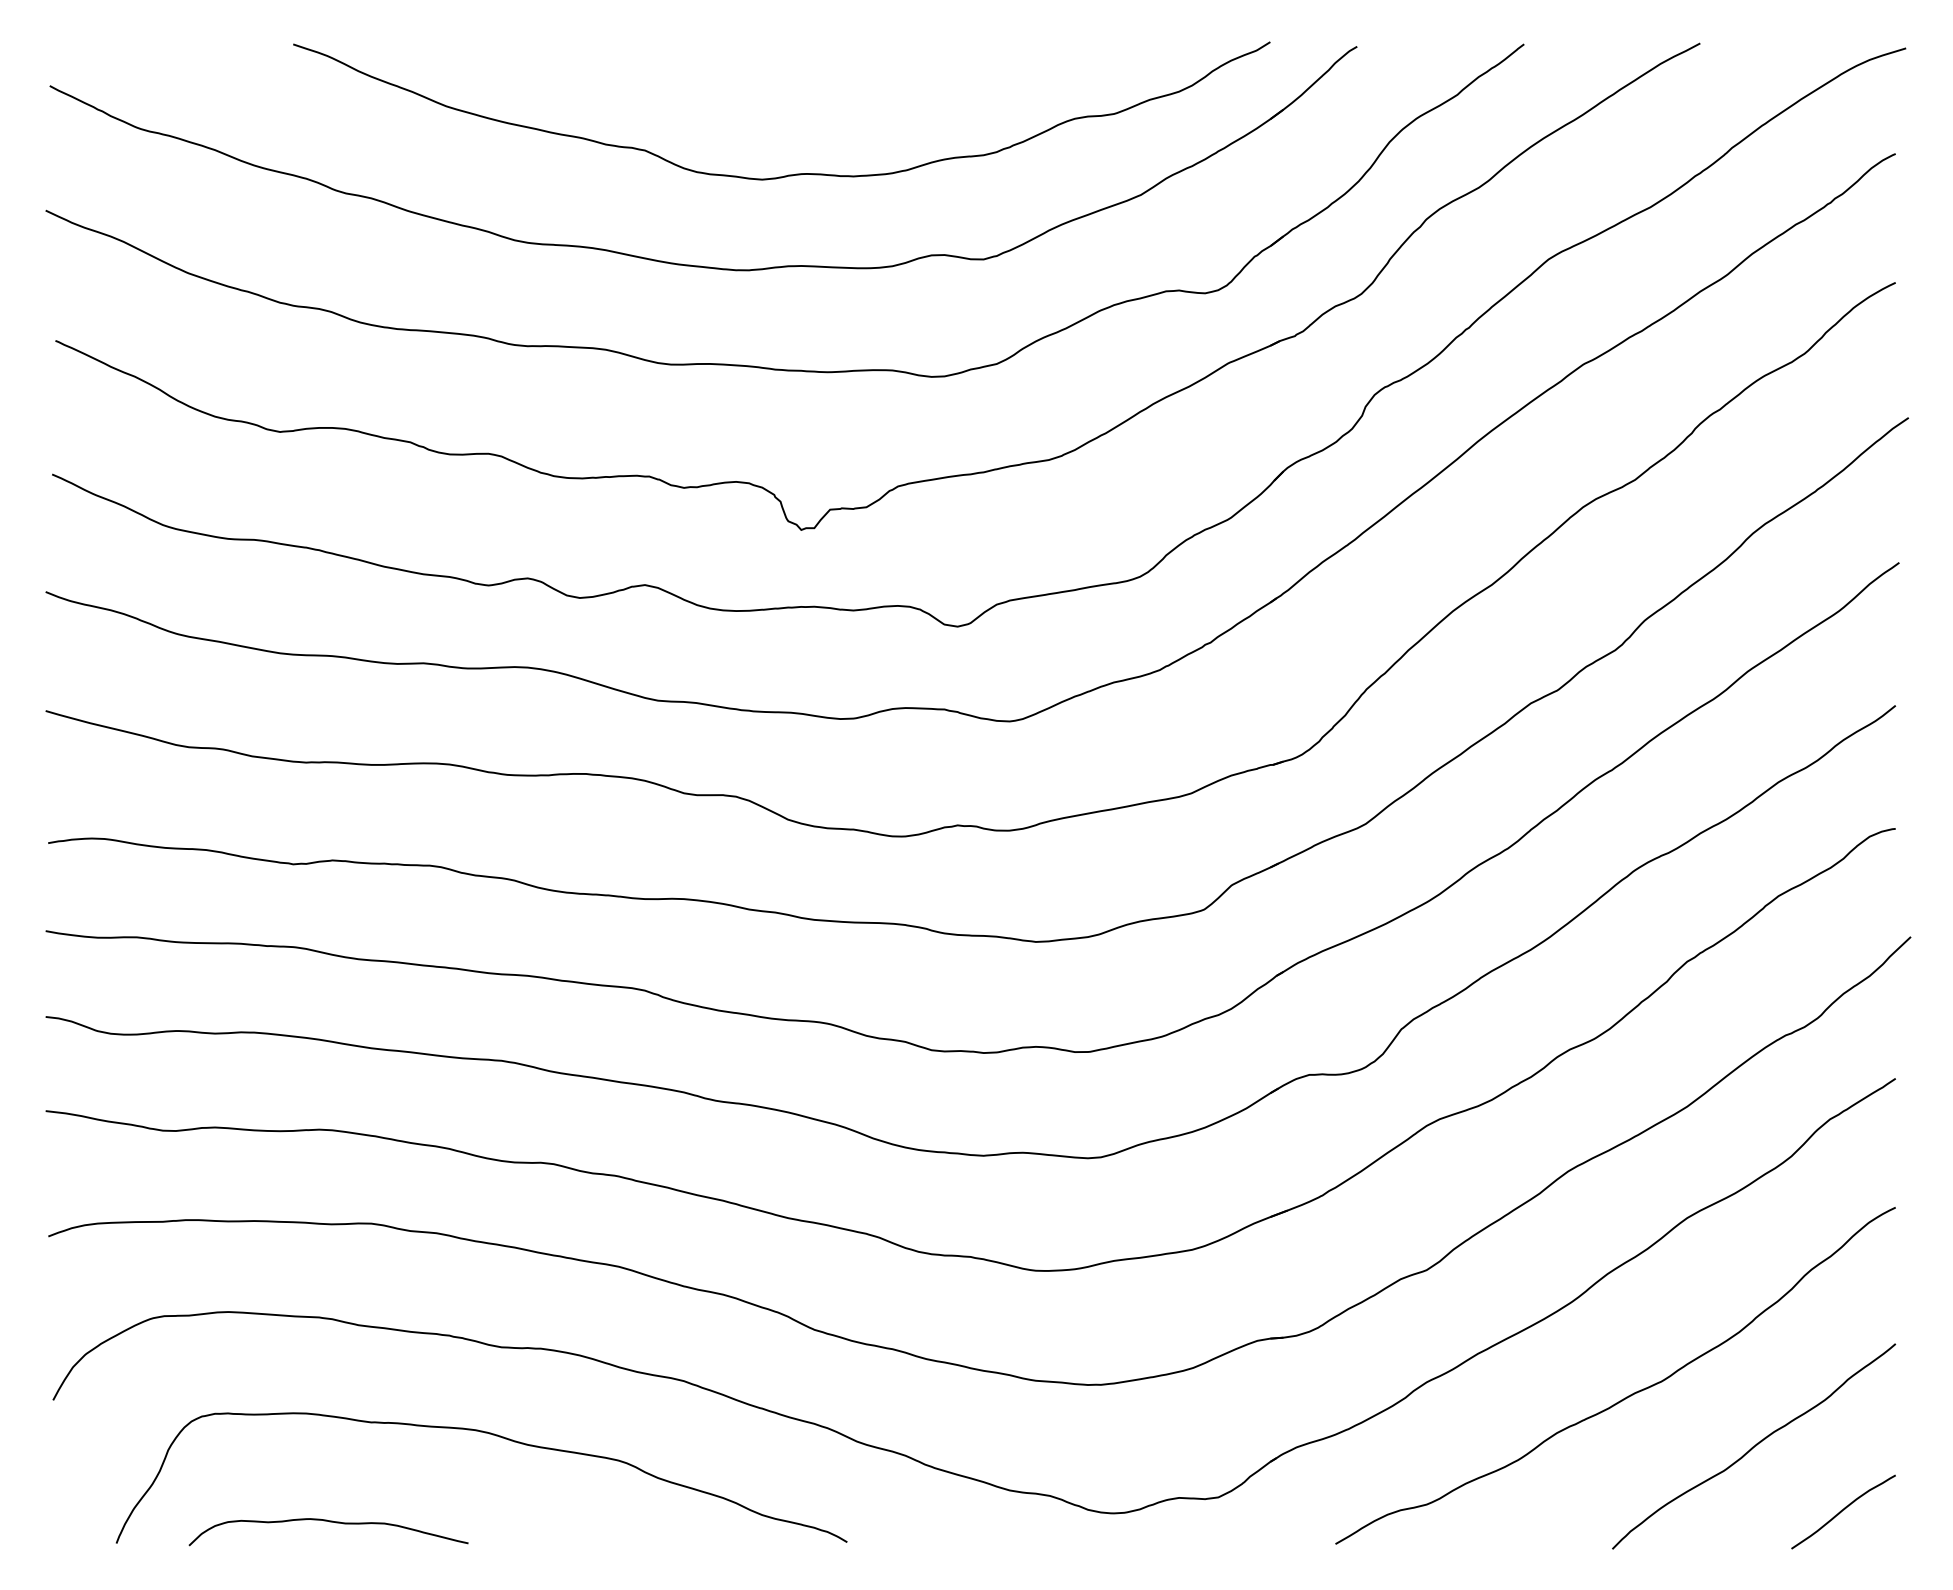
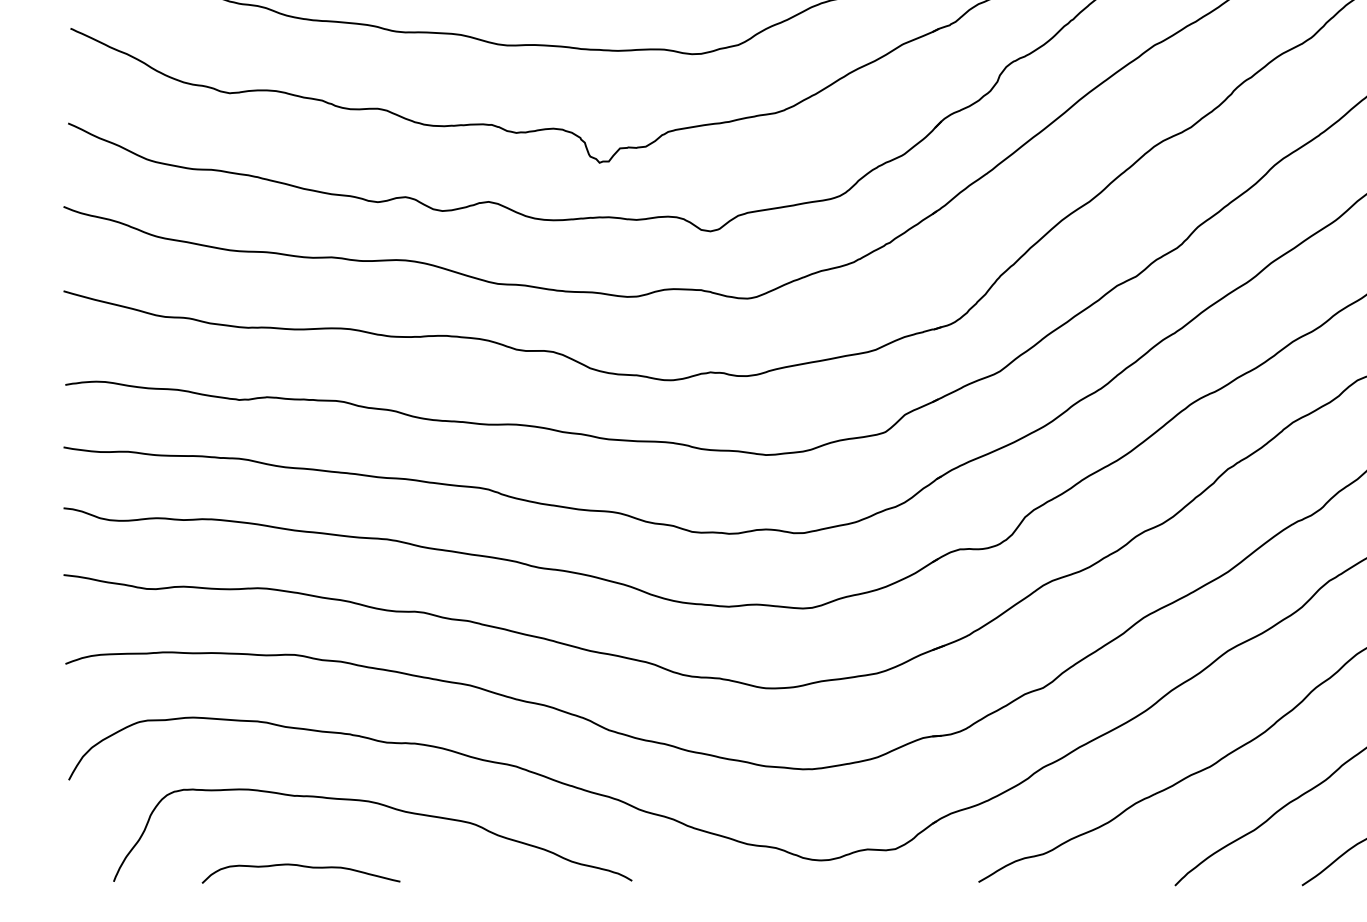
curve: (329, 1522) -> (301, 866), moved

